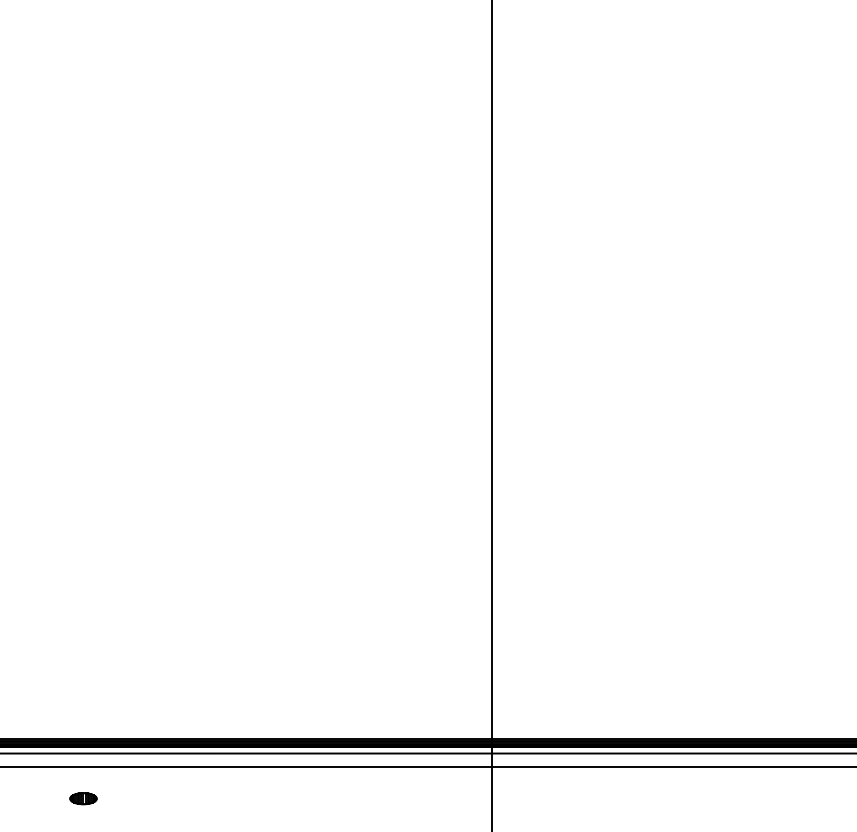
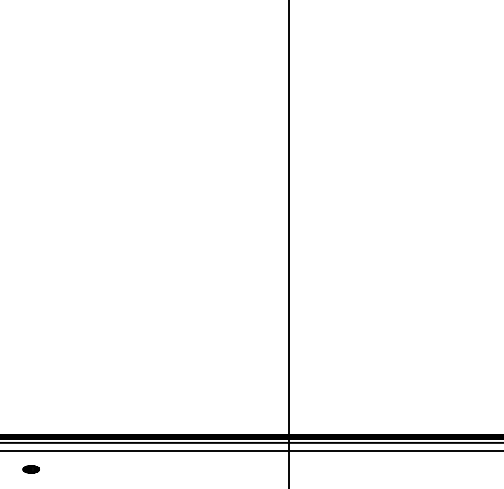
part: (82, 798) -> (30, 469), moved

